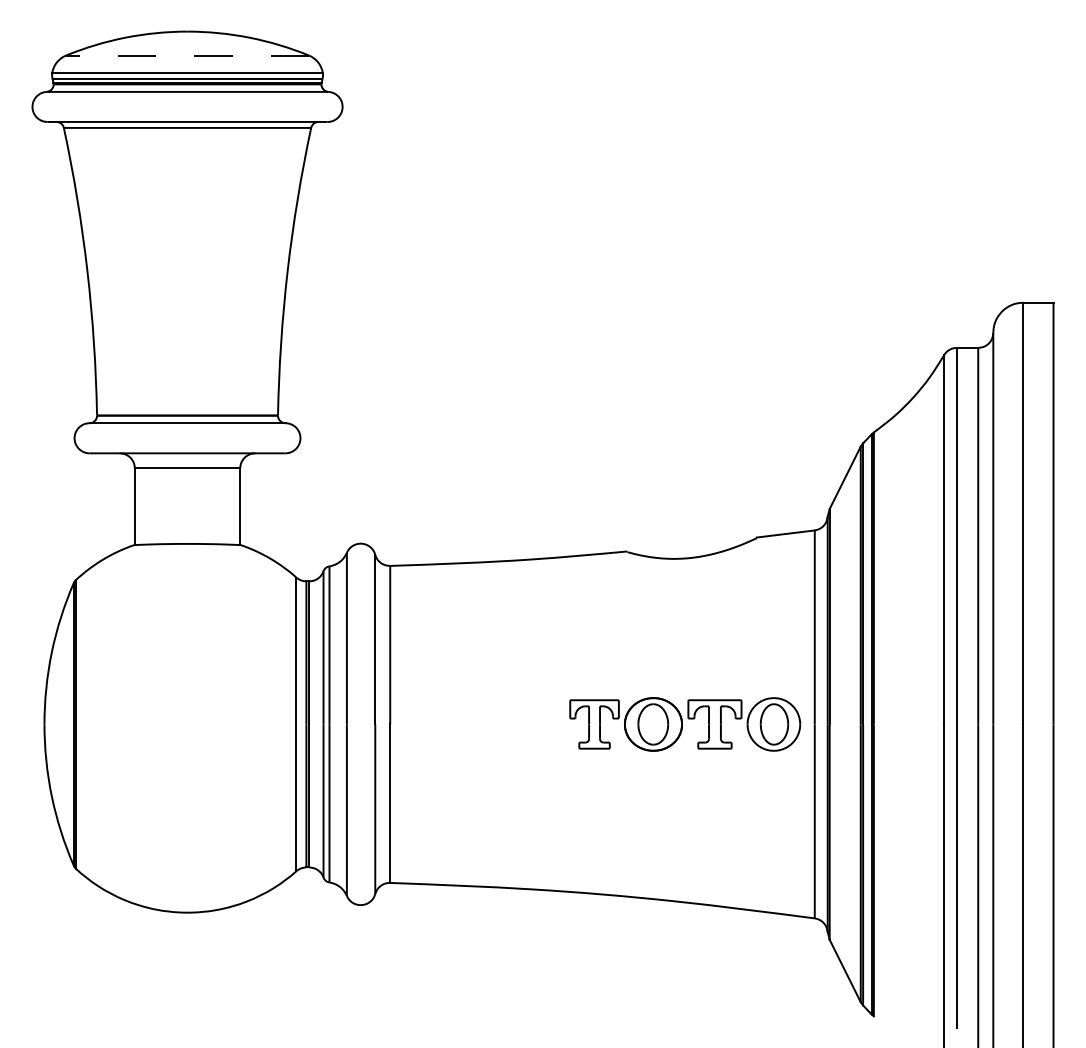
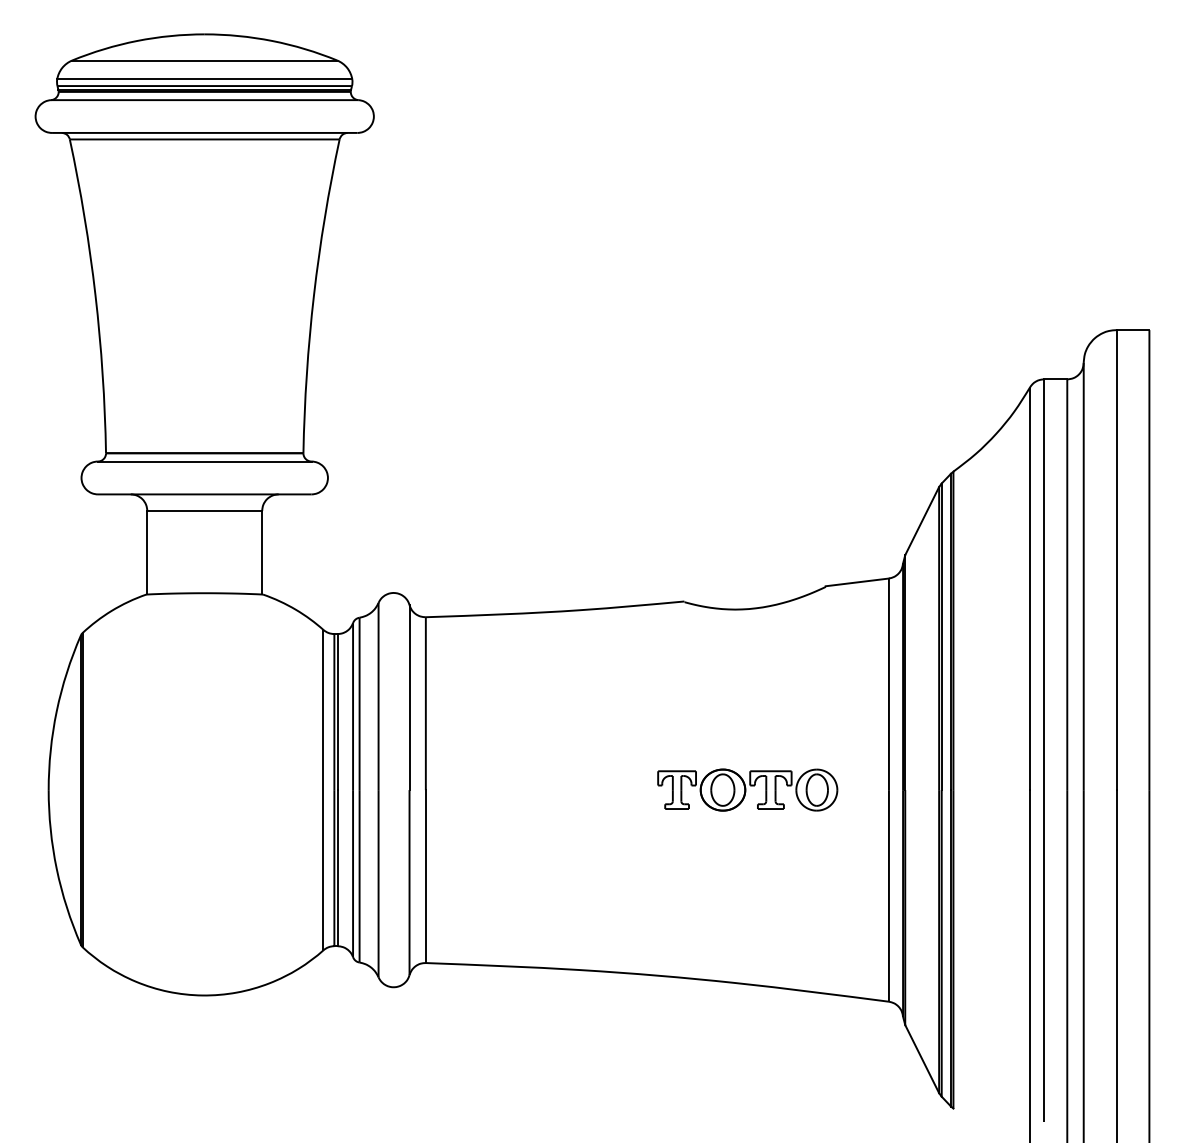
line: (187, 55) -> (204, 60), dashed -> solid
part: (685, 723) -> (747, 789), size x0.71

